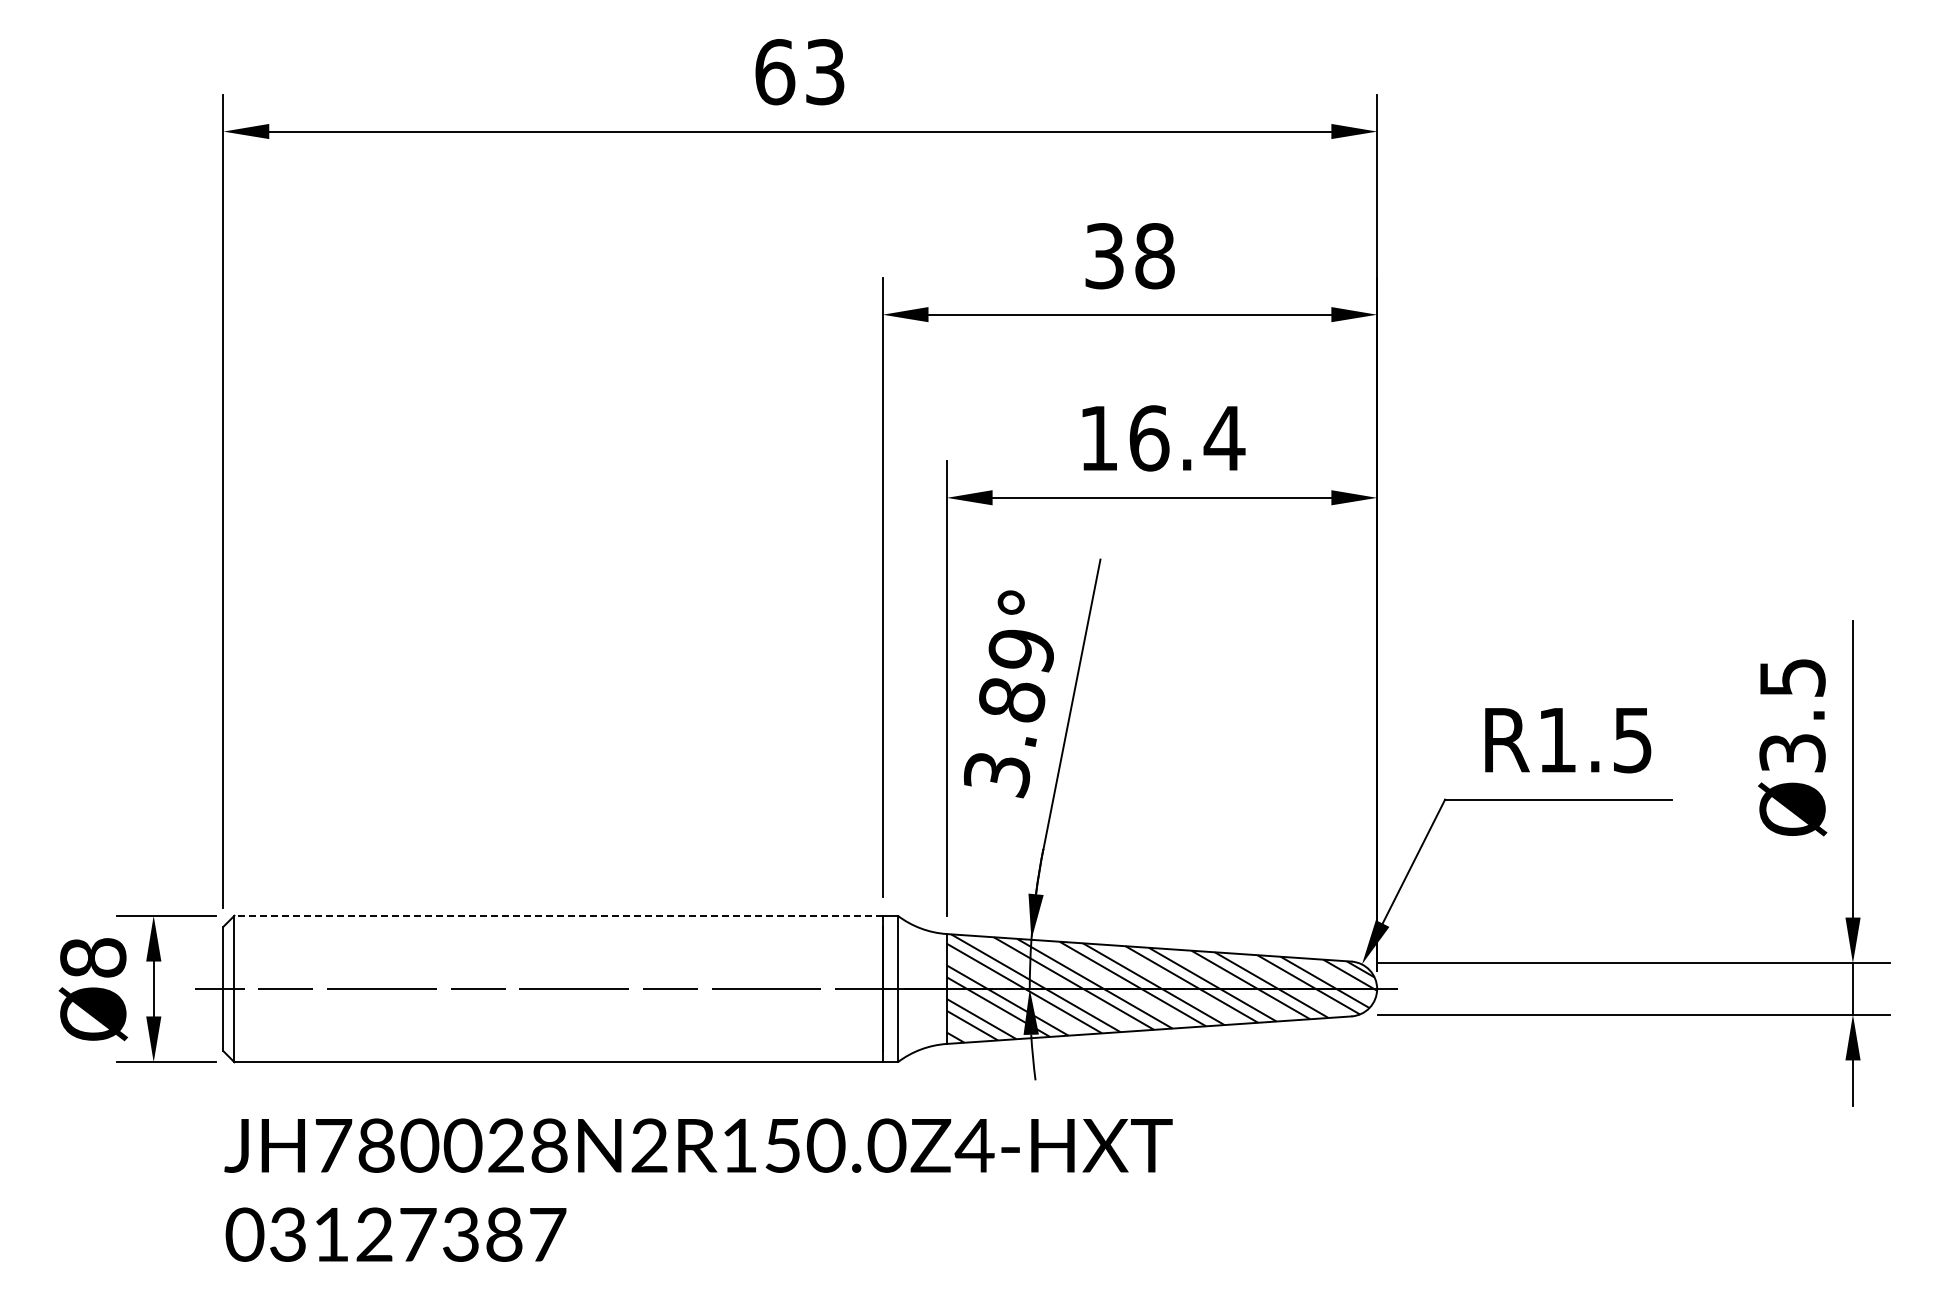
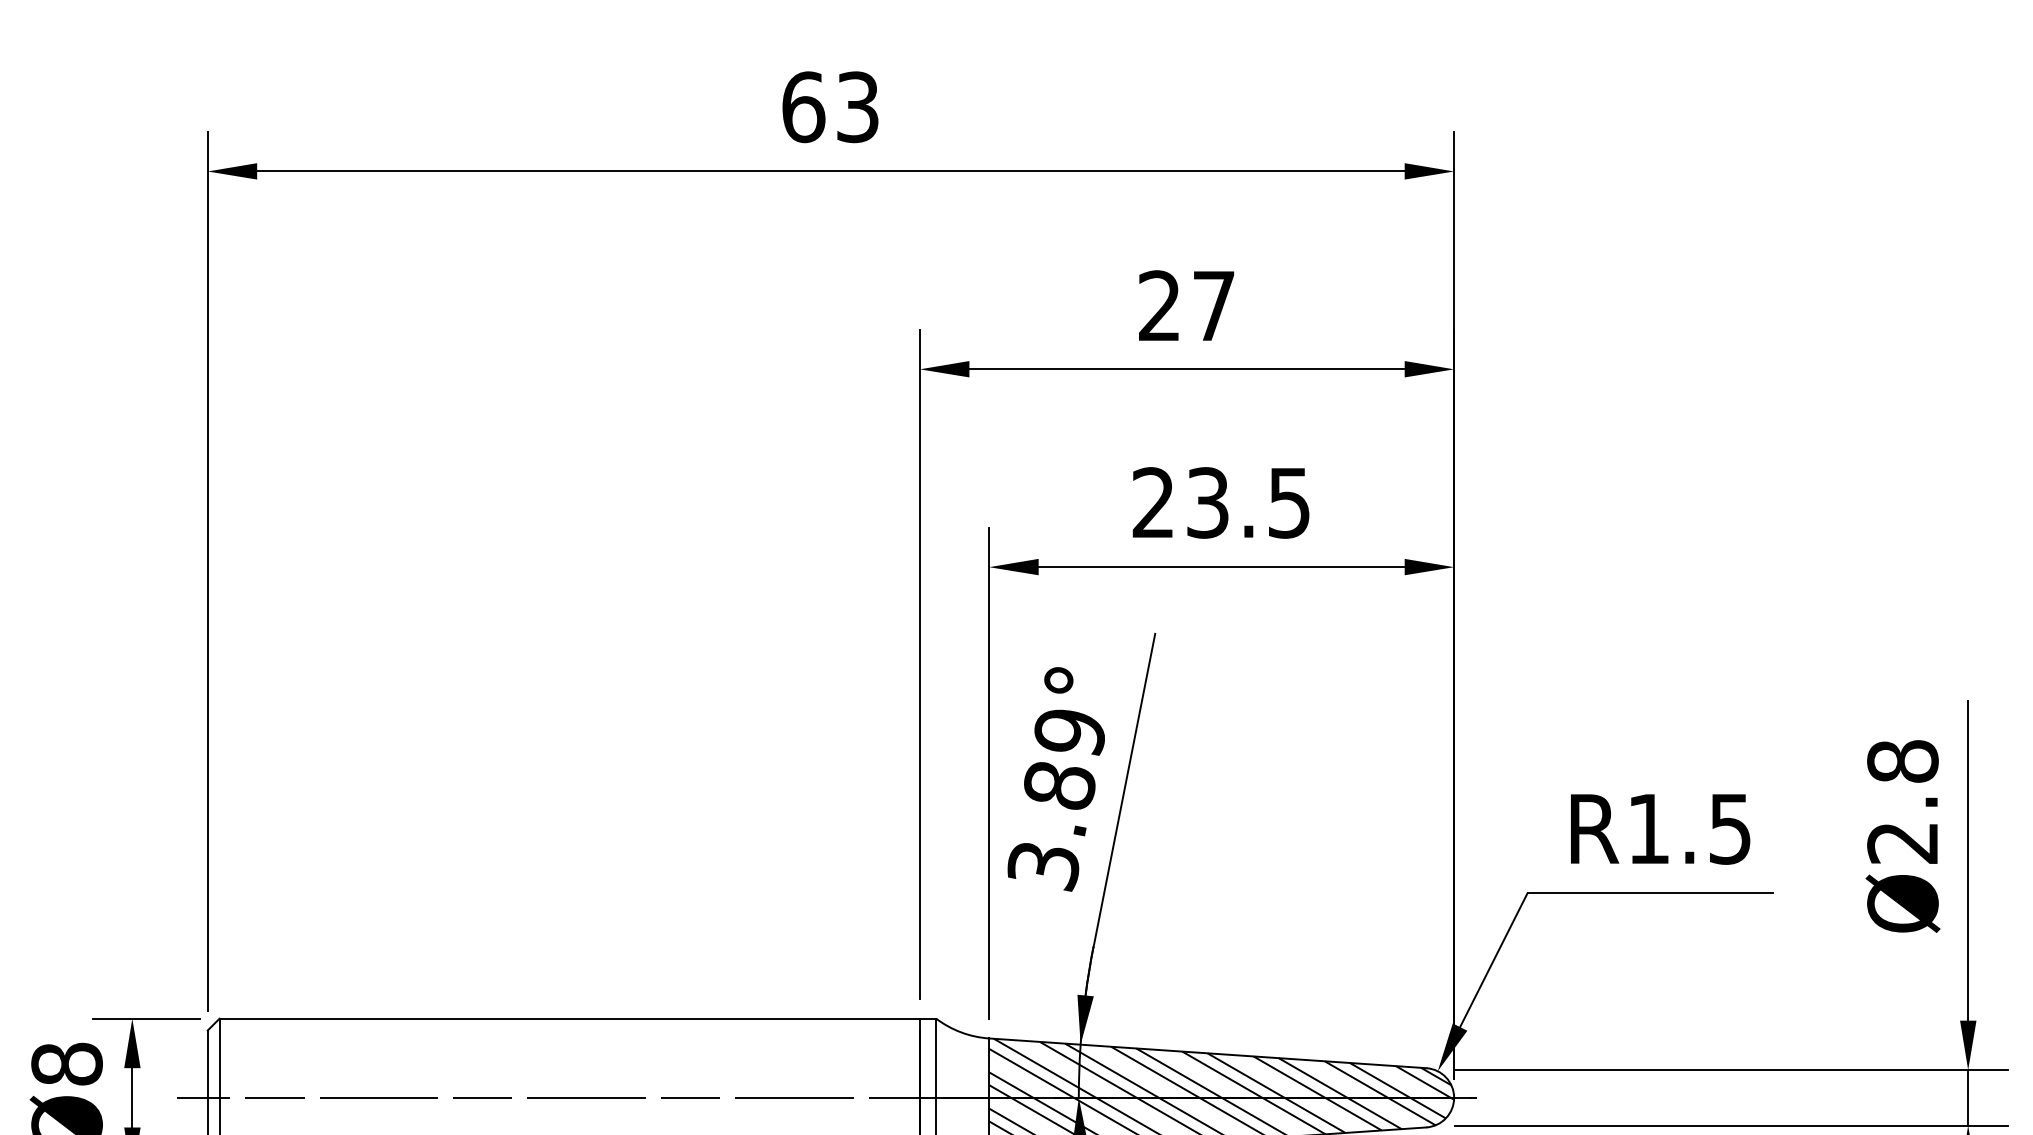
text: (1129, 256) -> (1186, 306), 38 -> 27
text: (1162, 438) -> (1222, 503), 16.4 -> 23.5
text: (1792, 715) -> (1902, 802), Ø3.5 -> Ø2.8
line: (558, 915) -> (569, 1018), dashed -> solid

